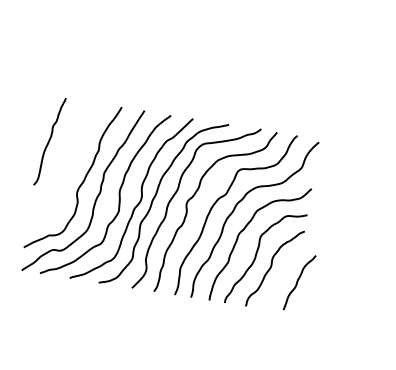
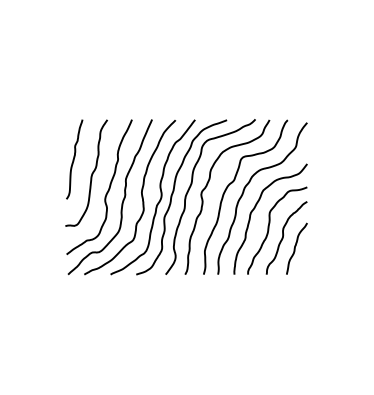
curve: (66, 160) -> (91, 173), added
curve: (298, 282) -> (295, 248), moved

